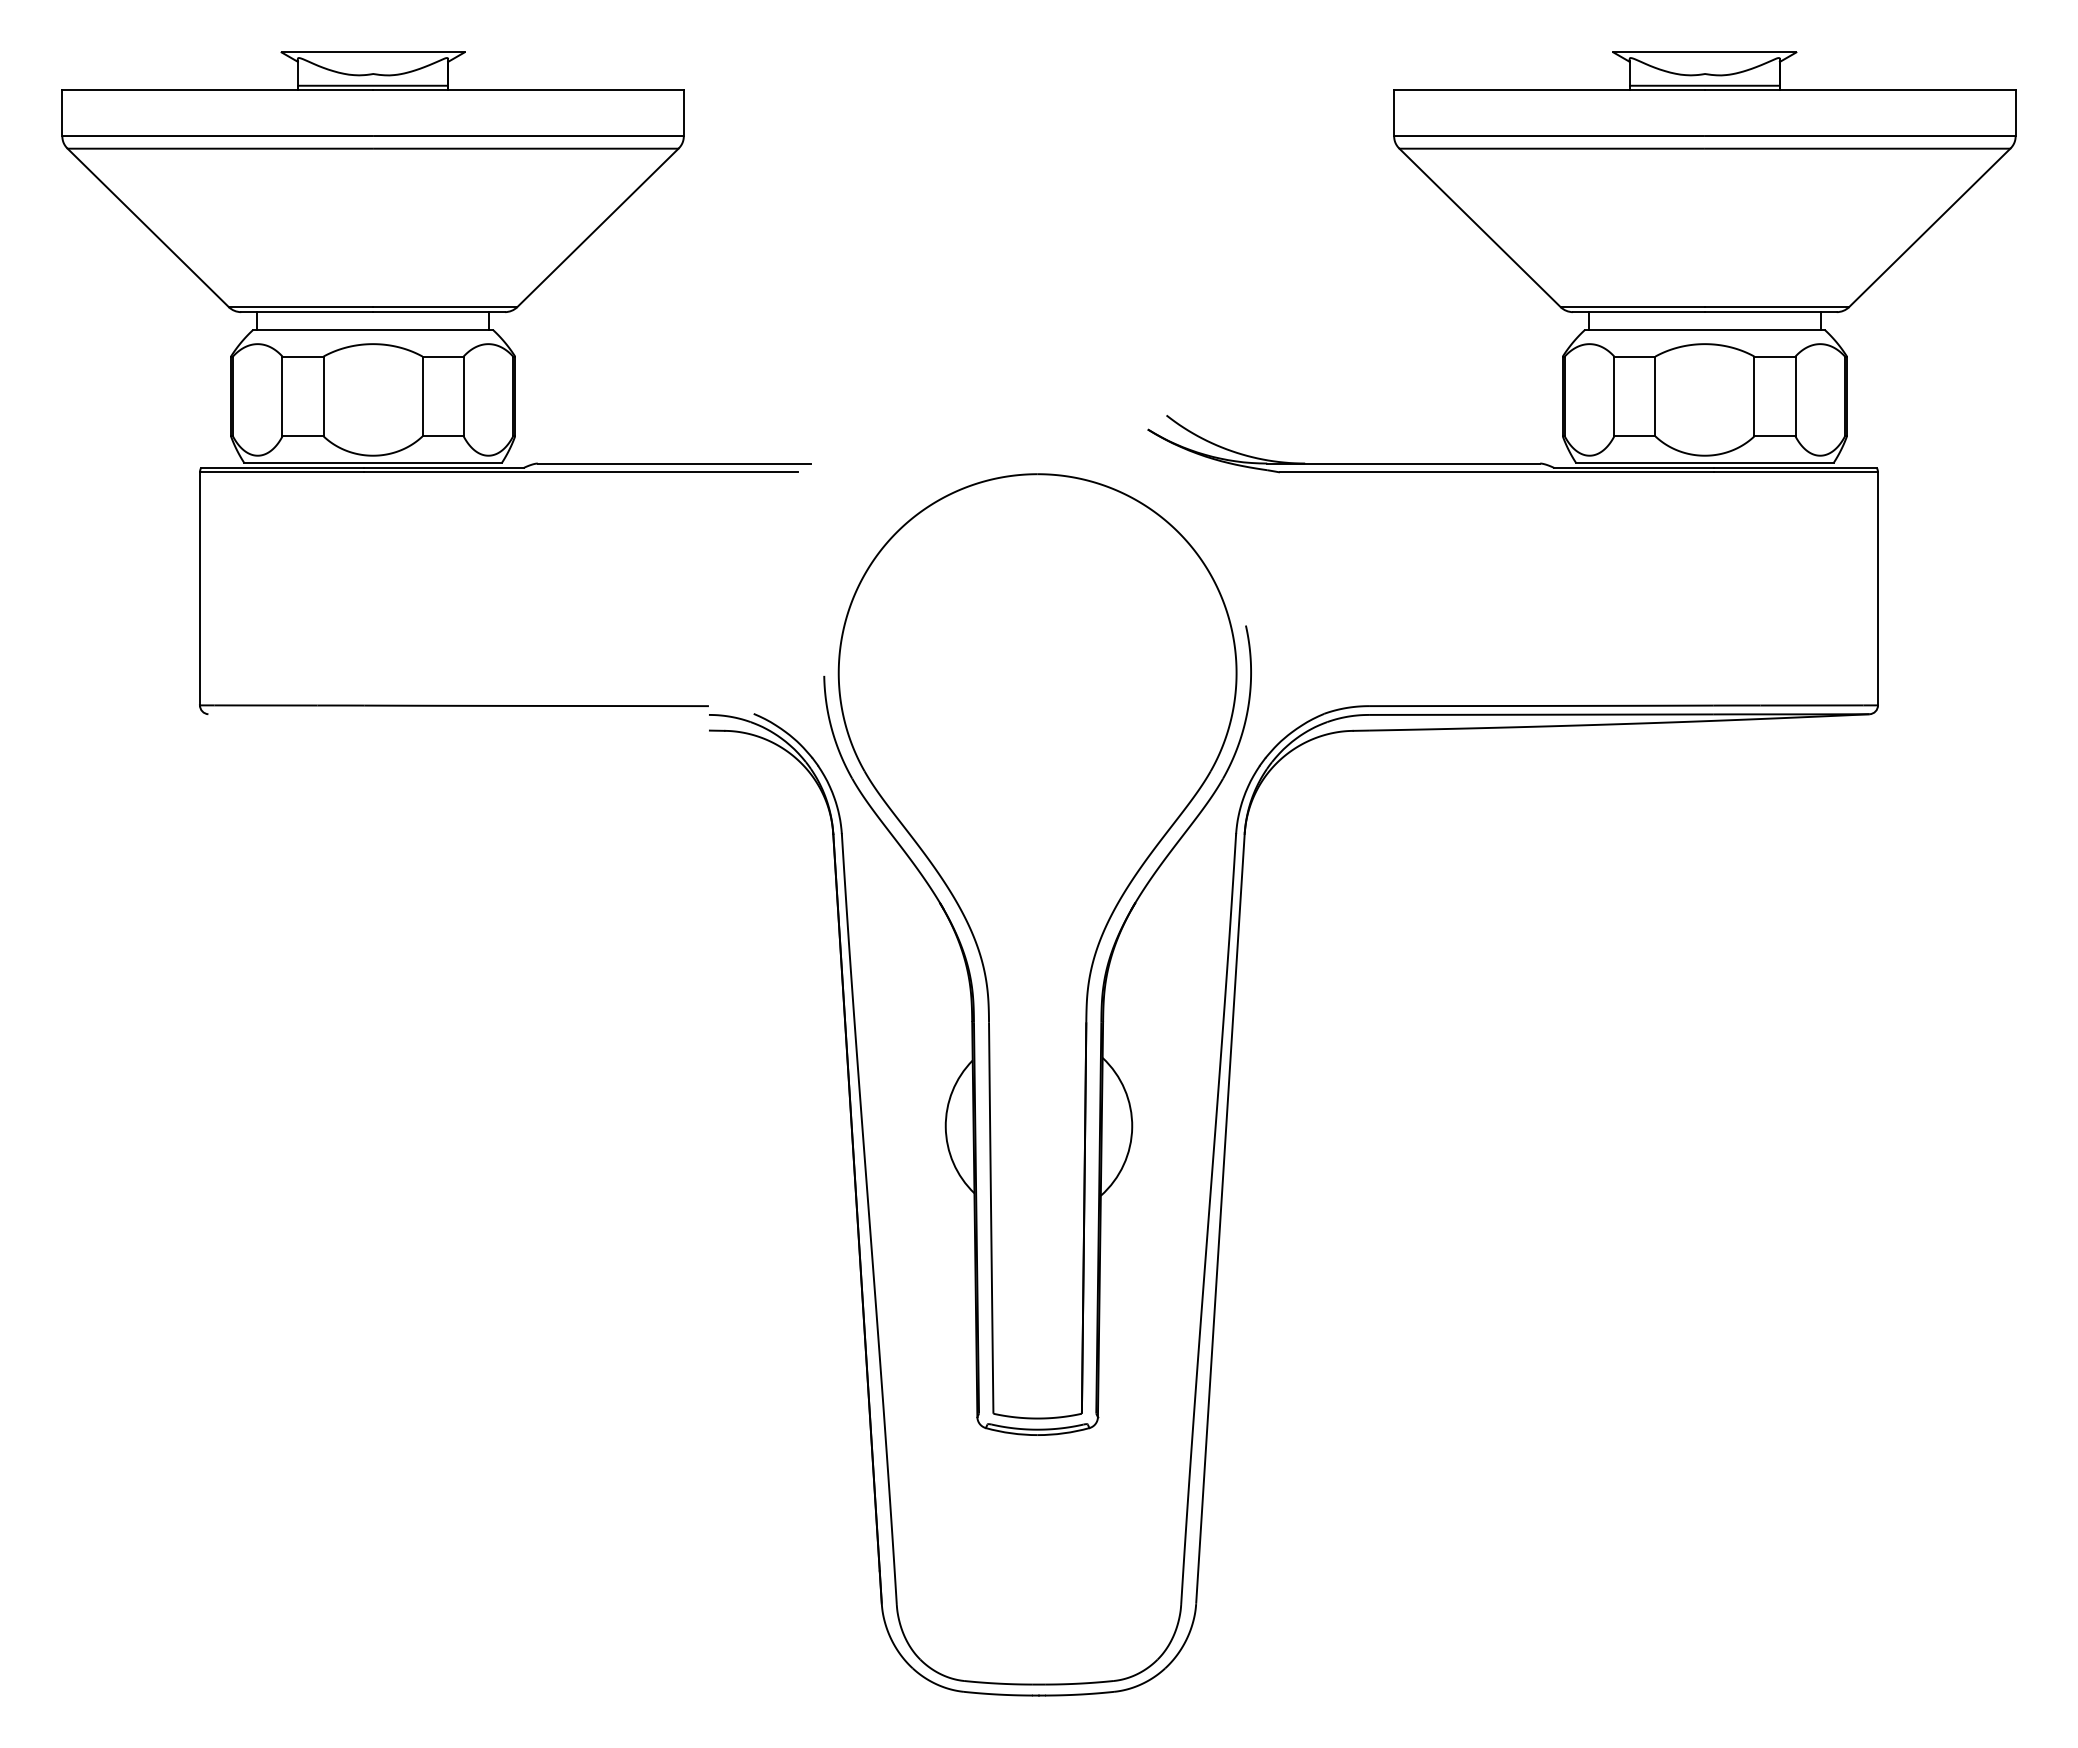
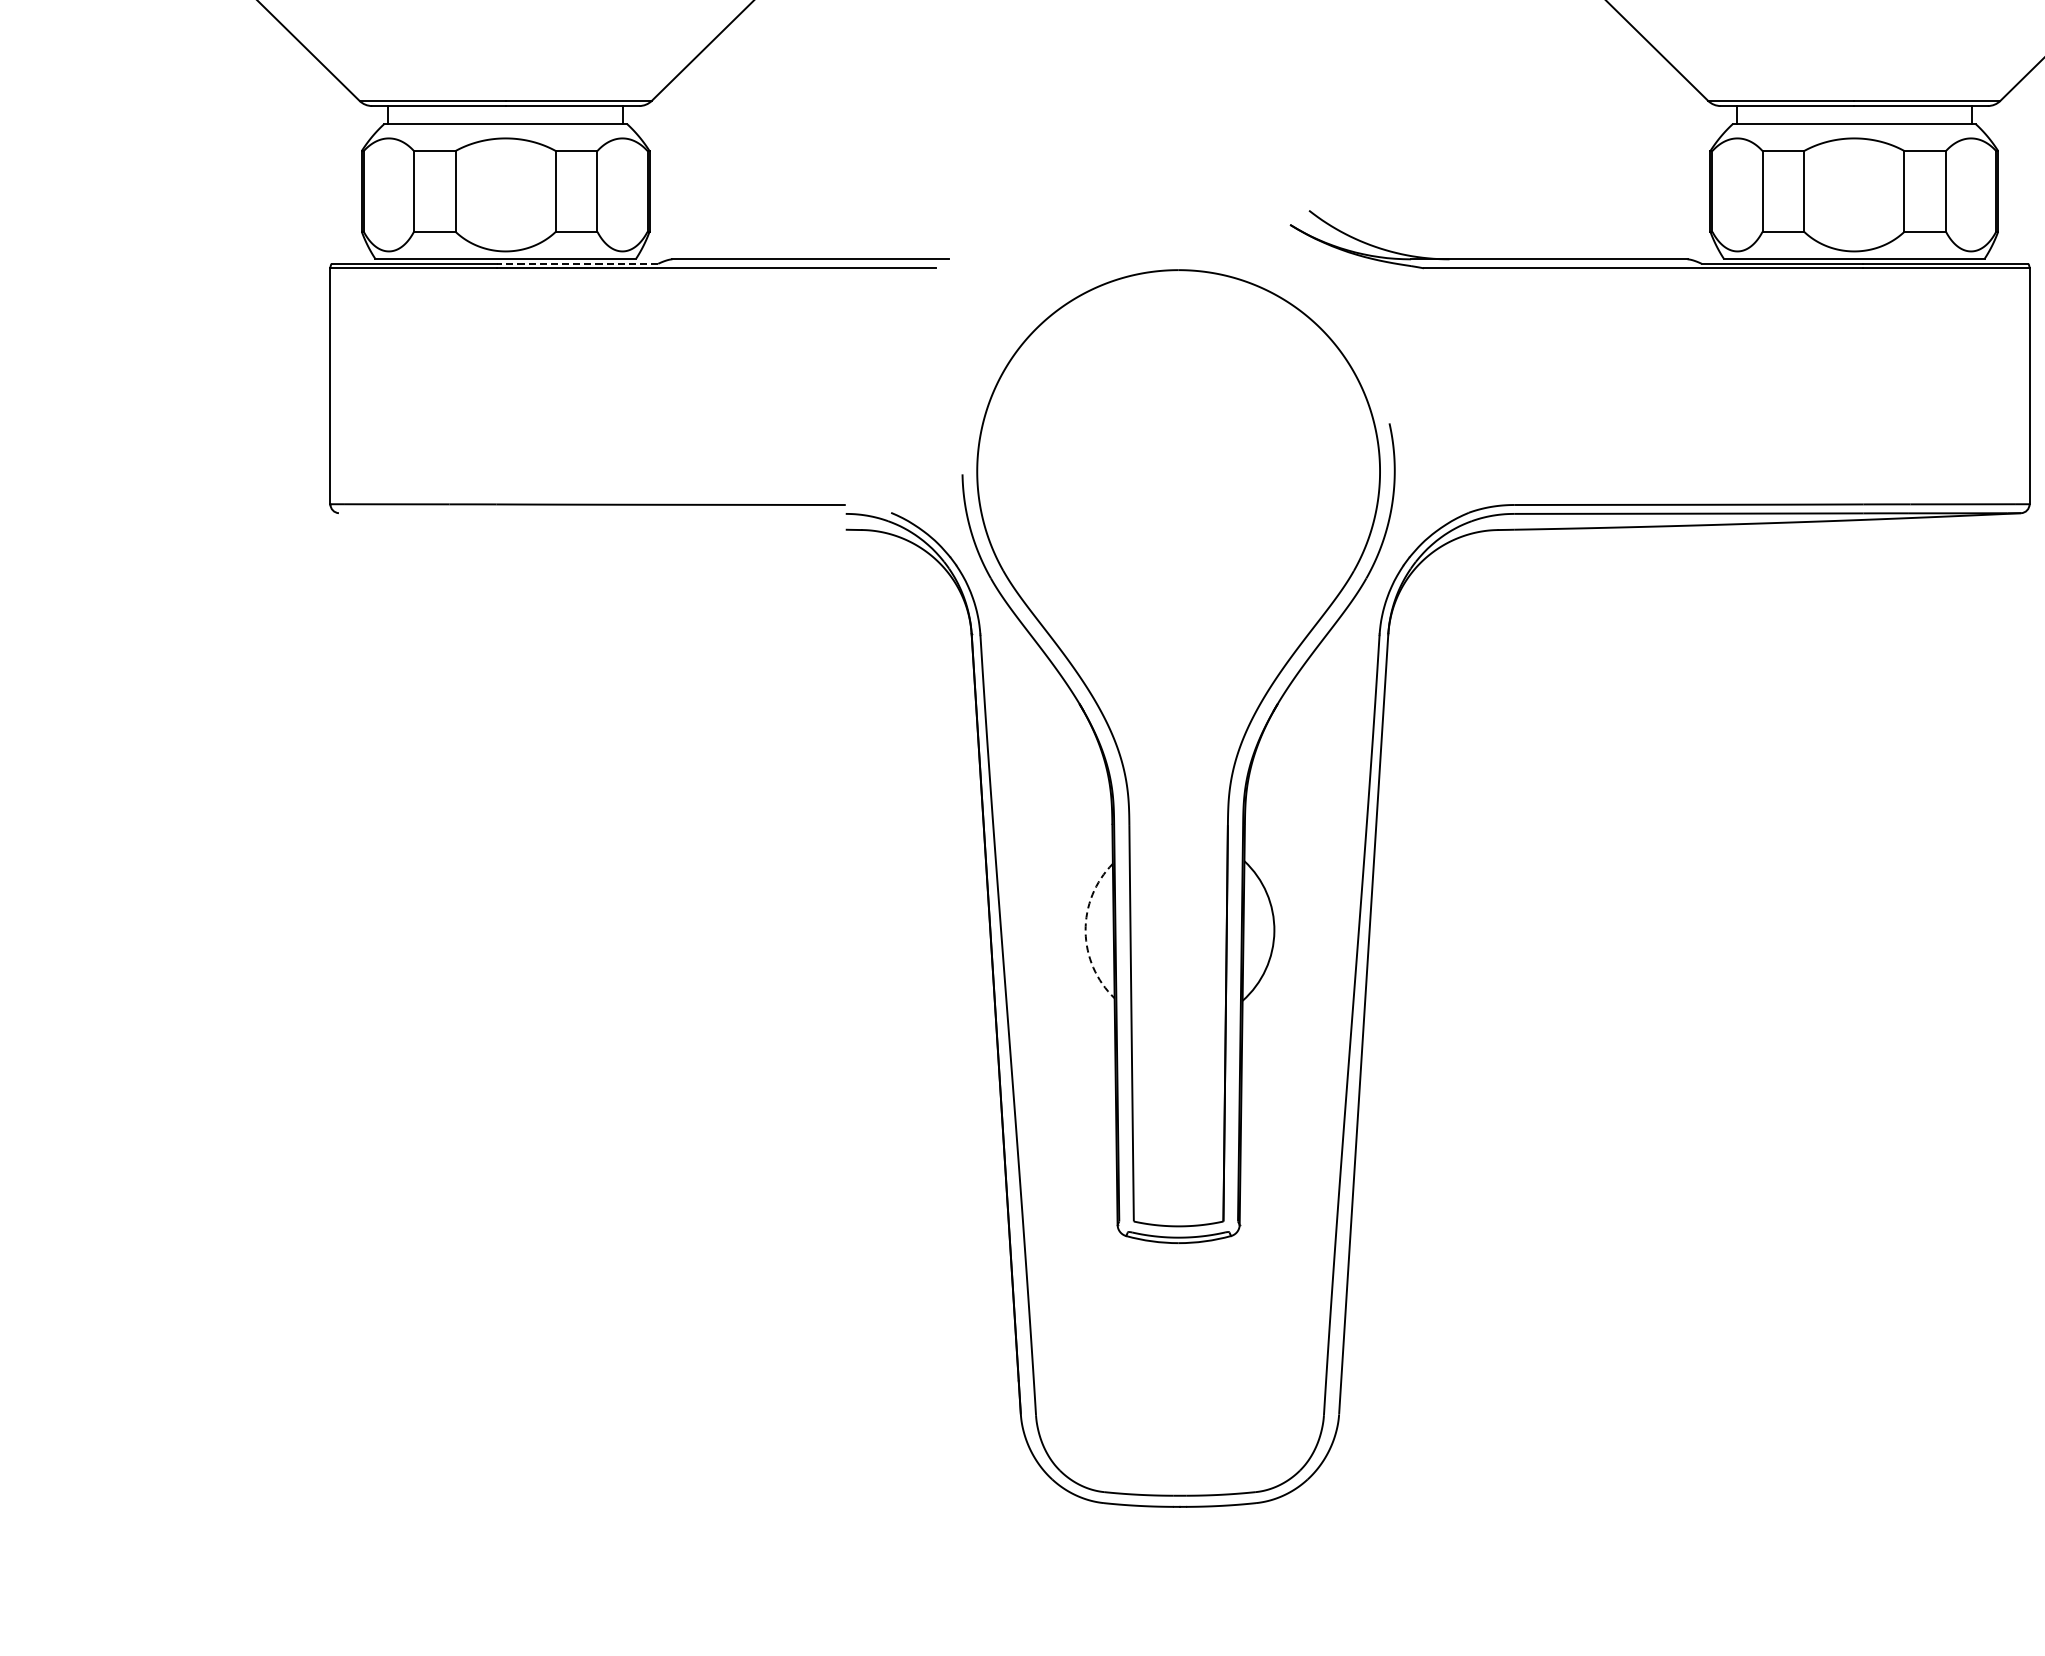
line: (443, 467) -> (576, 263), solid -> dashed
arc: (945, 1127) -> (1085, 931), solid -> dashed

